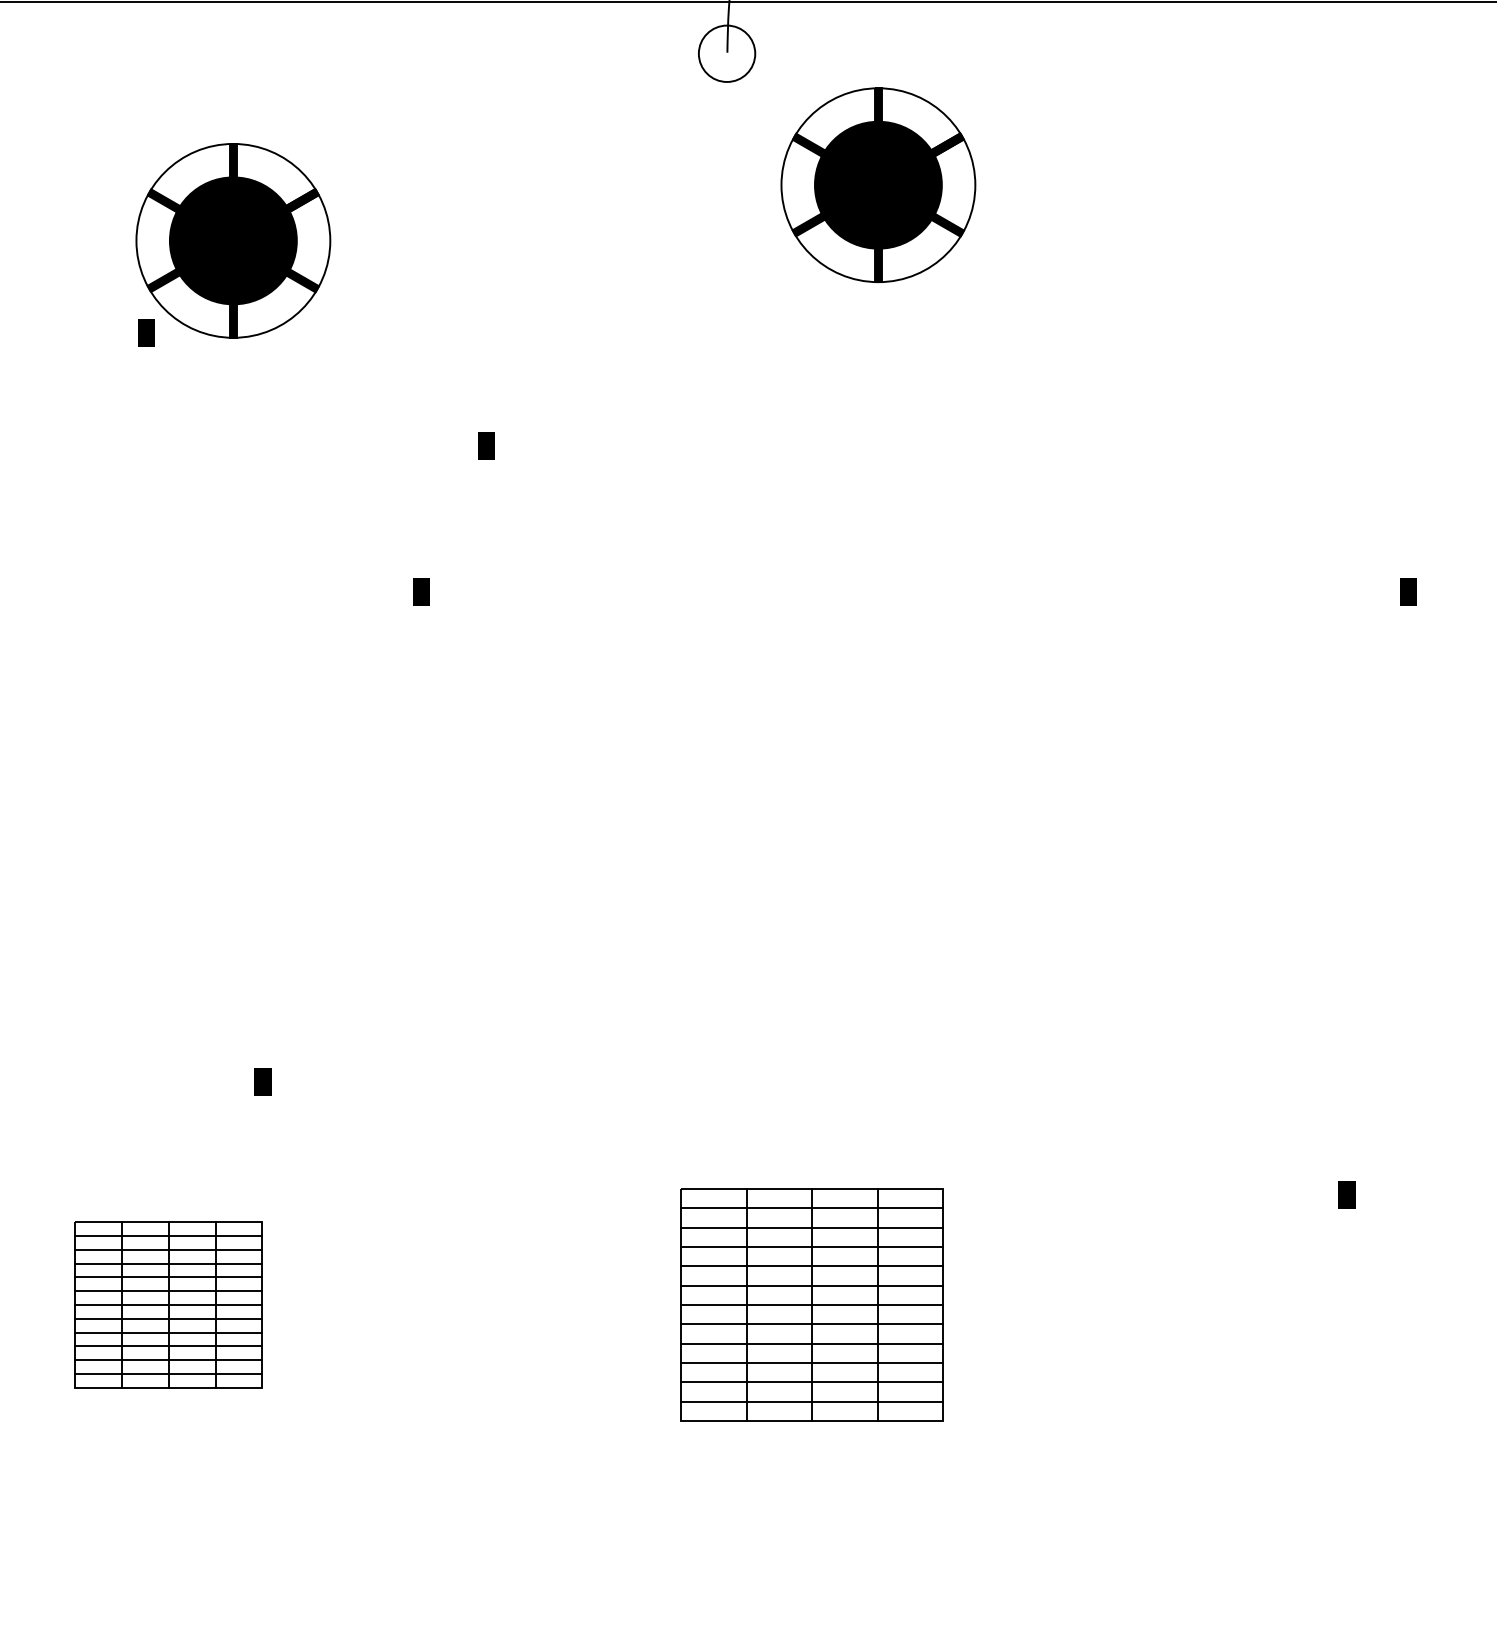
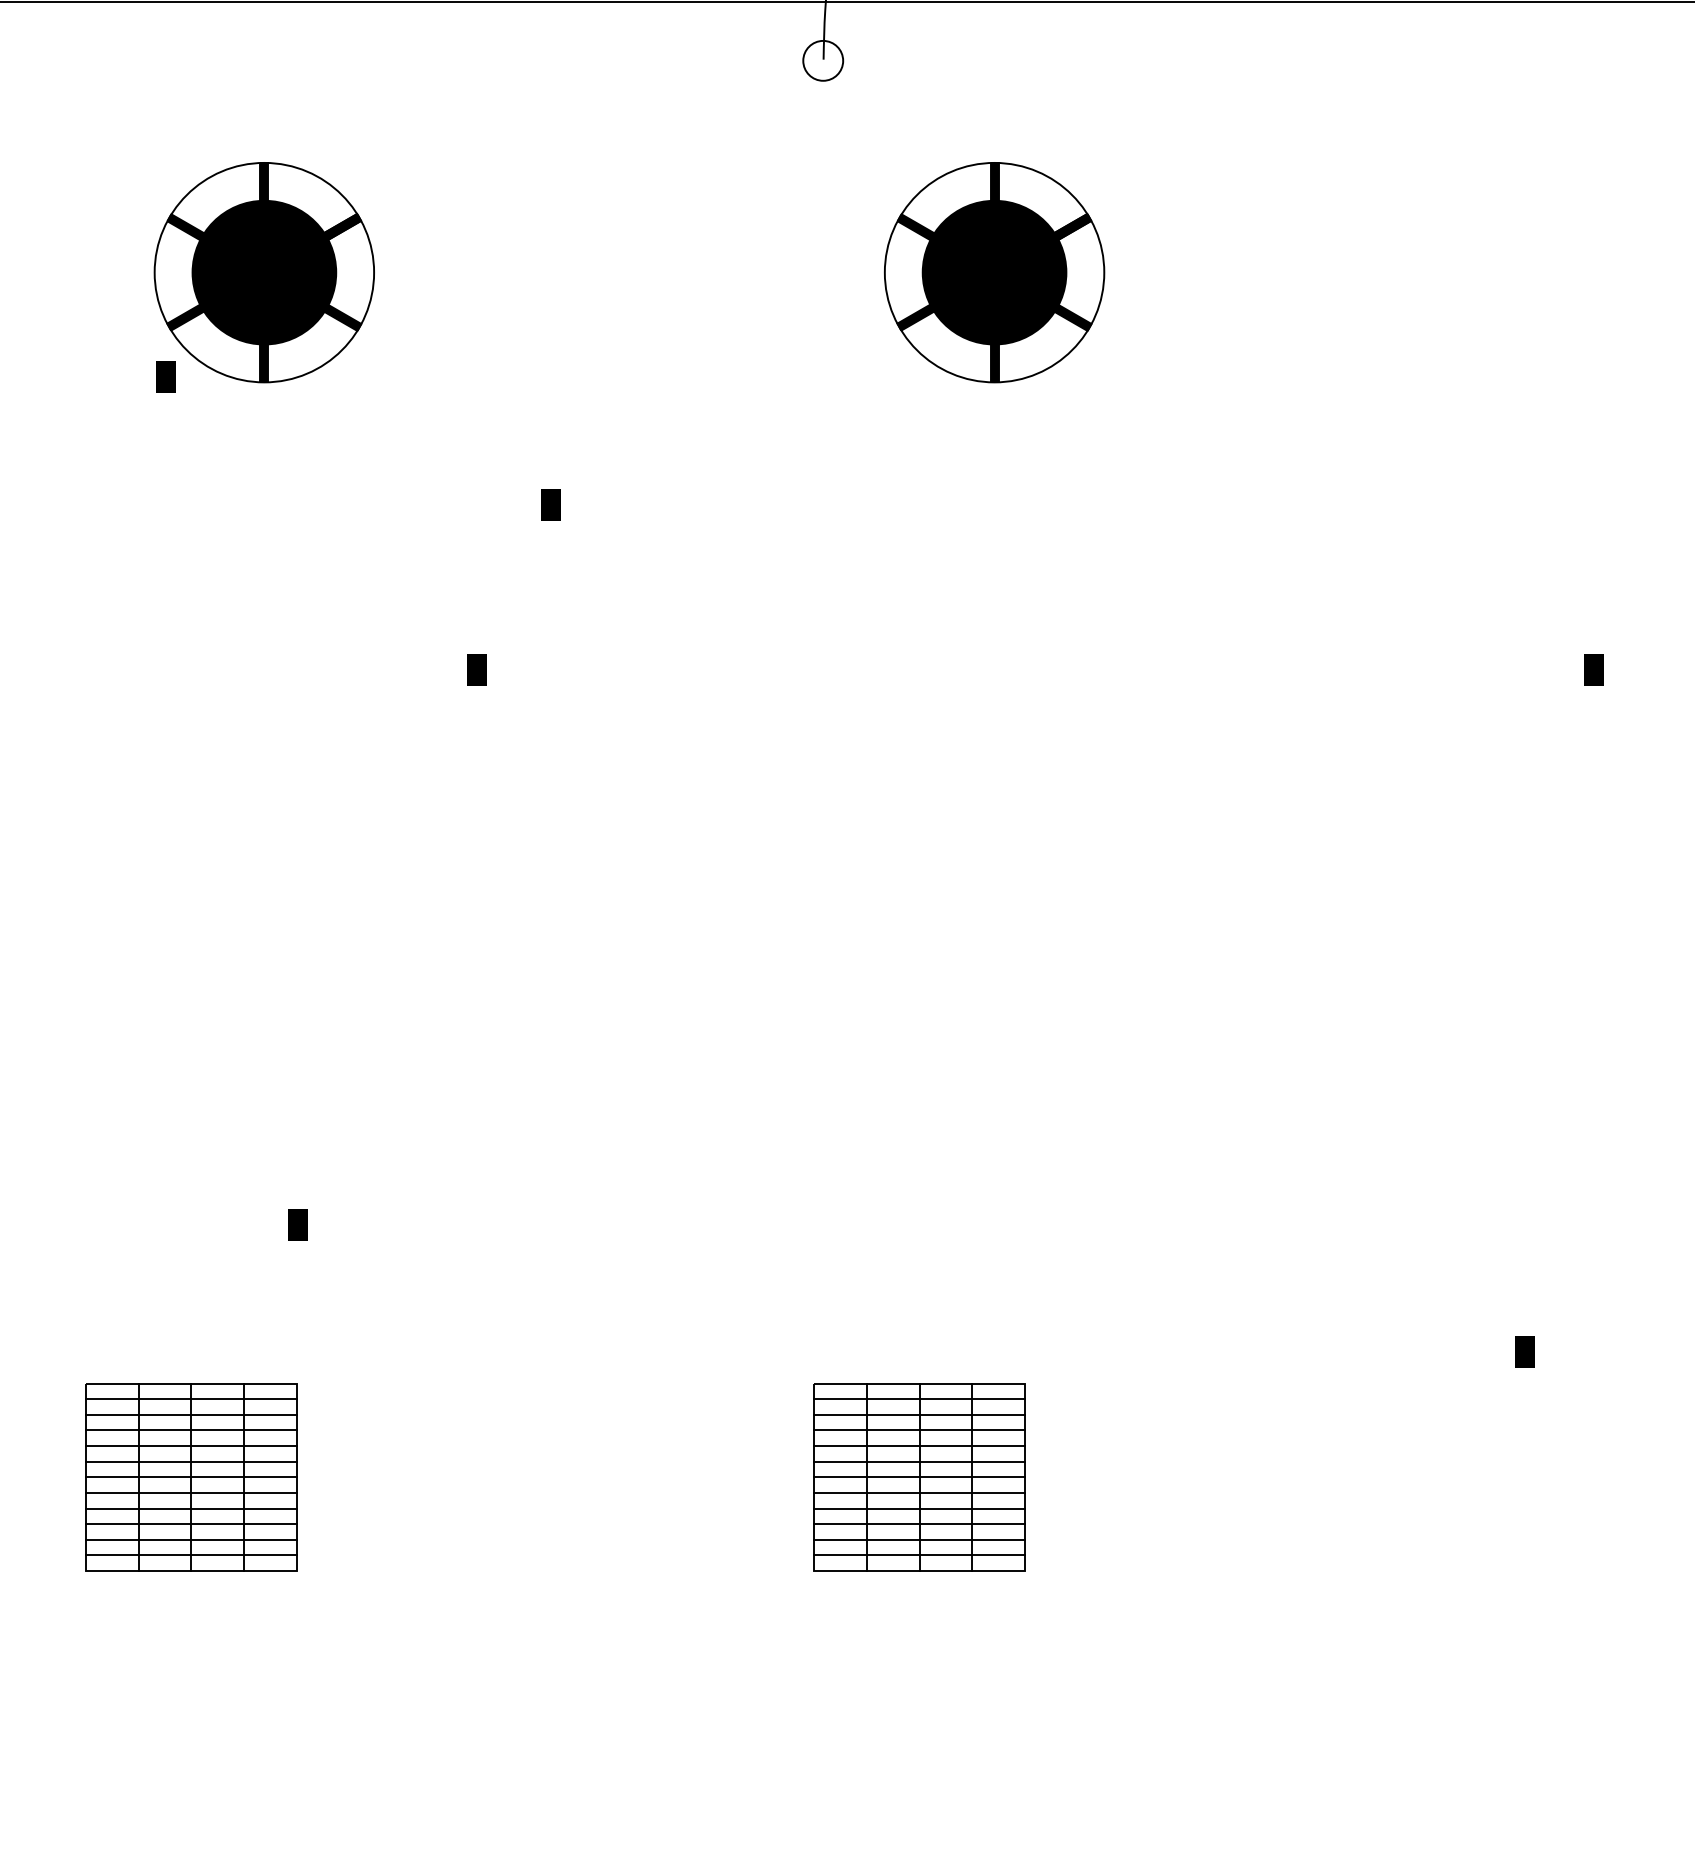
circle: (727, 53) -> (823, 60), size x0.62
part: (878, 185) -> (994, 272), moved
part: (812, 1305) -> (919, 1477), size x0.71

